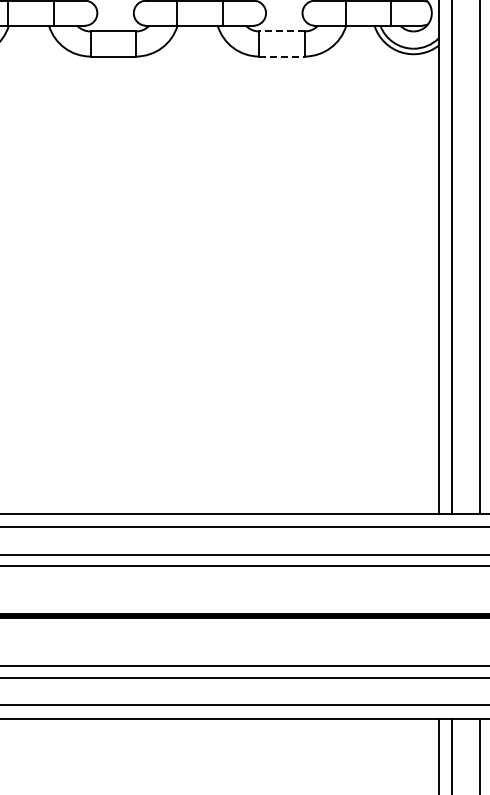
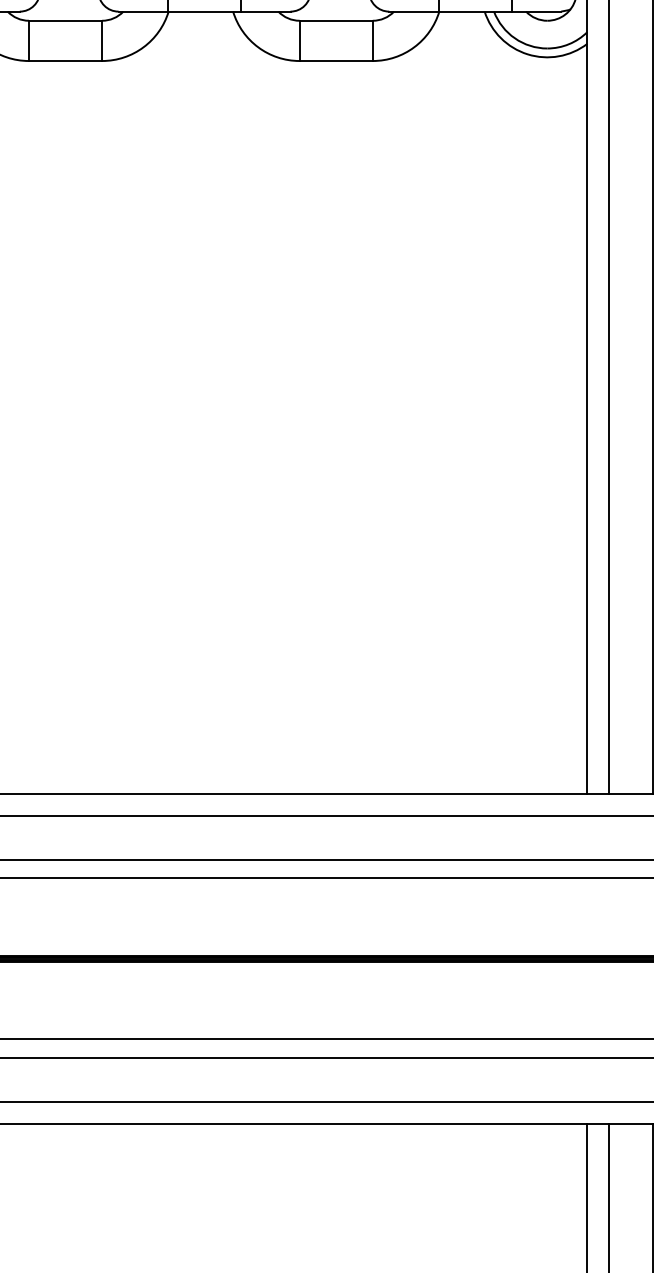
line: (282, 31) -> (337, 20), dashed -> solid
line: (282, 56) -> (337, 60), dashed -> solid

